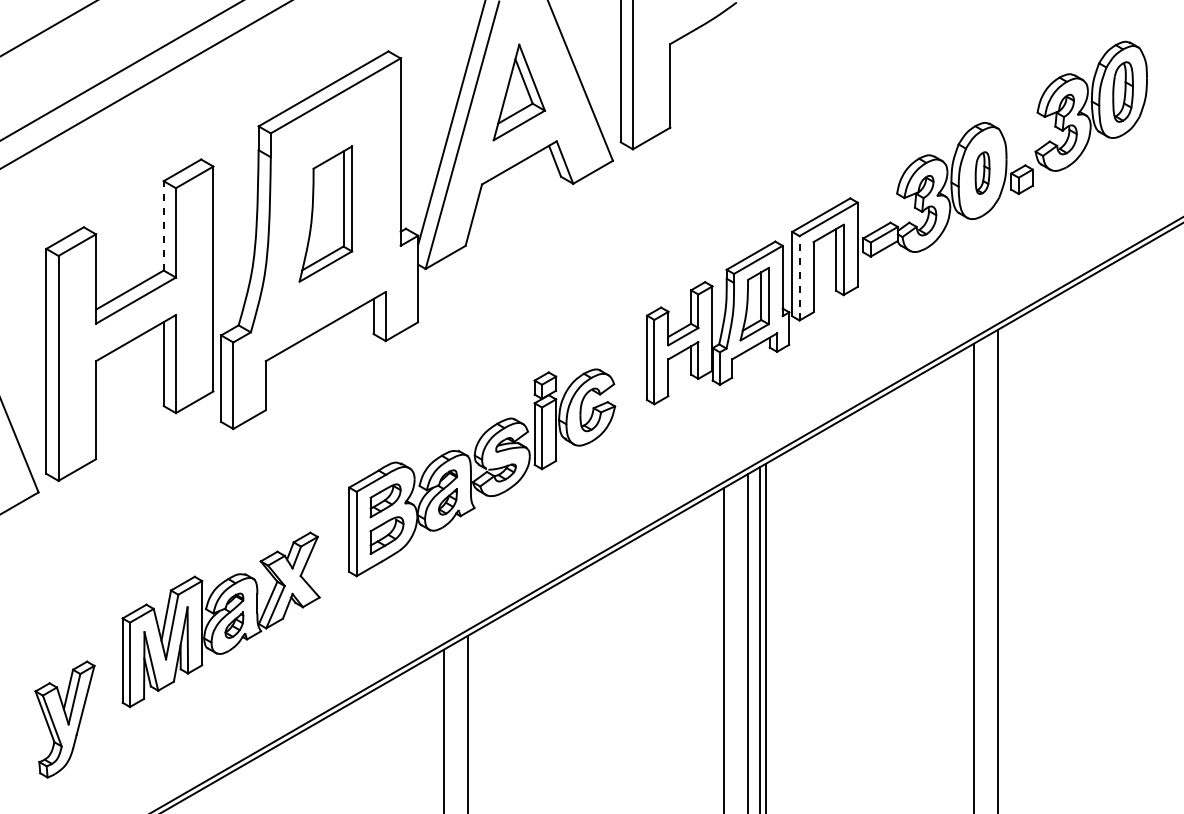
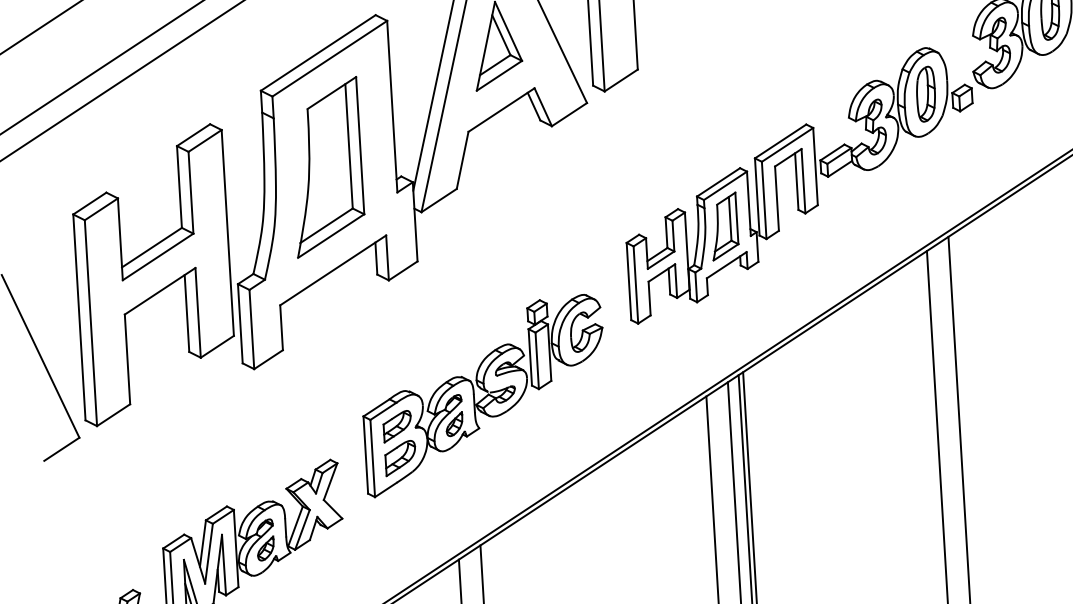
part: (982, 172) -> (925, 93), size x1.43
part: (325, 213) -> (326, 166), size x1.43
line: (163, 225) -> (179, 186), dashed -> solid
line: (799, 277) -> (764, 199), dashed -> solid

